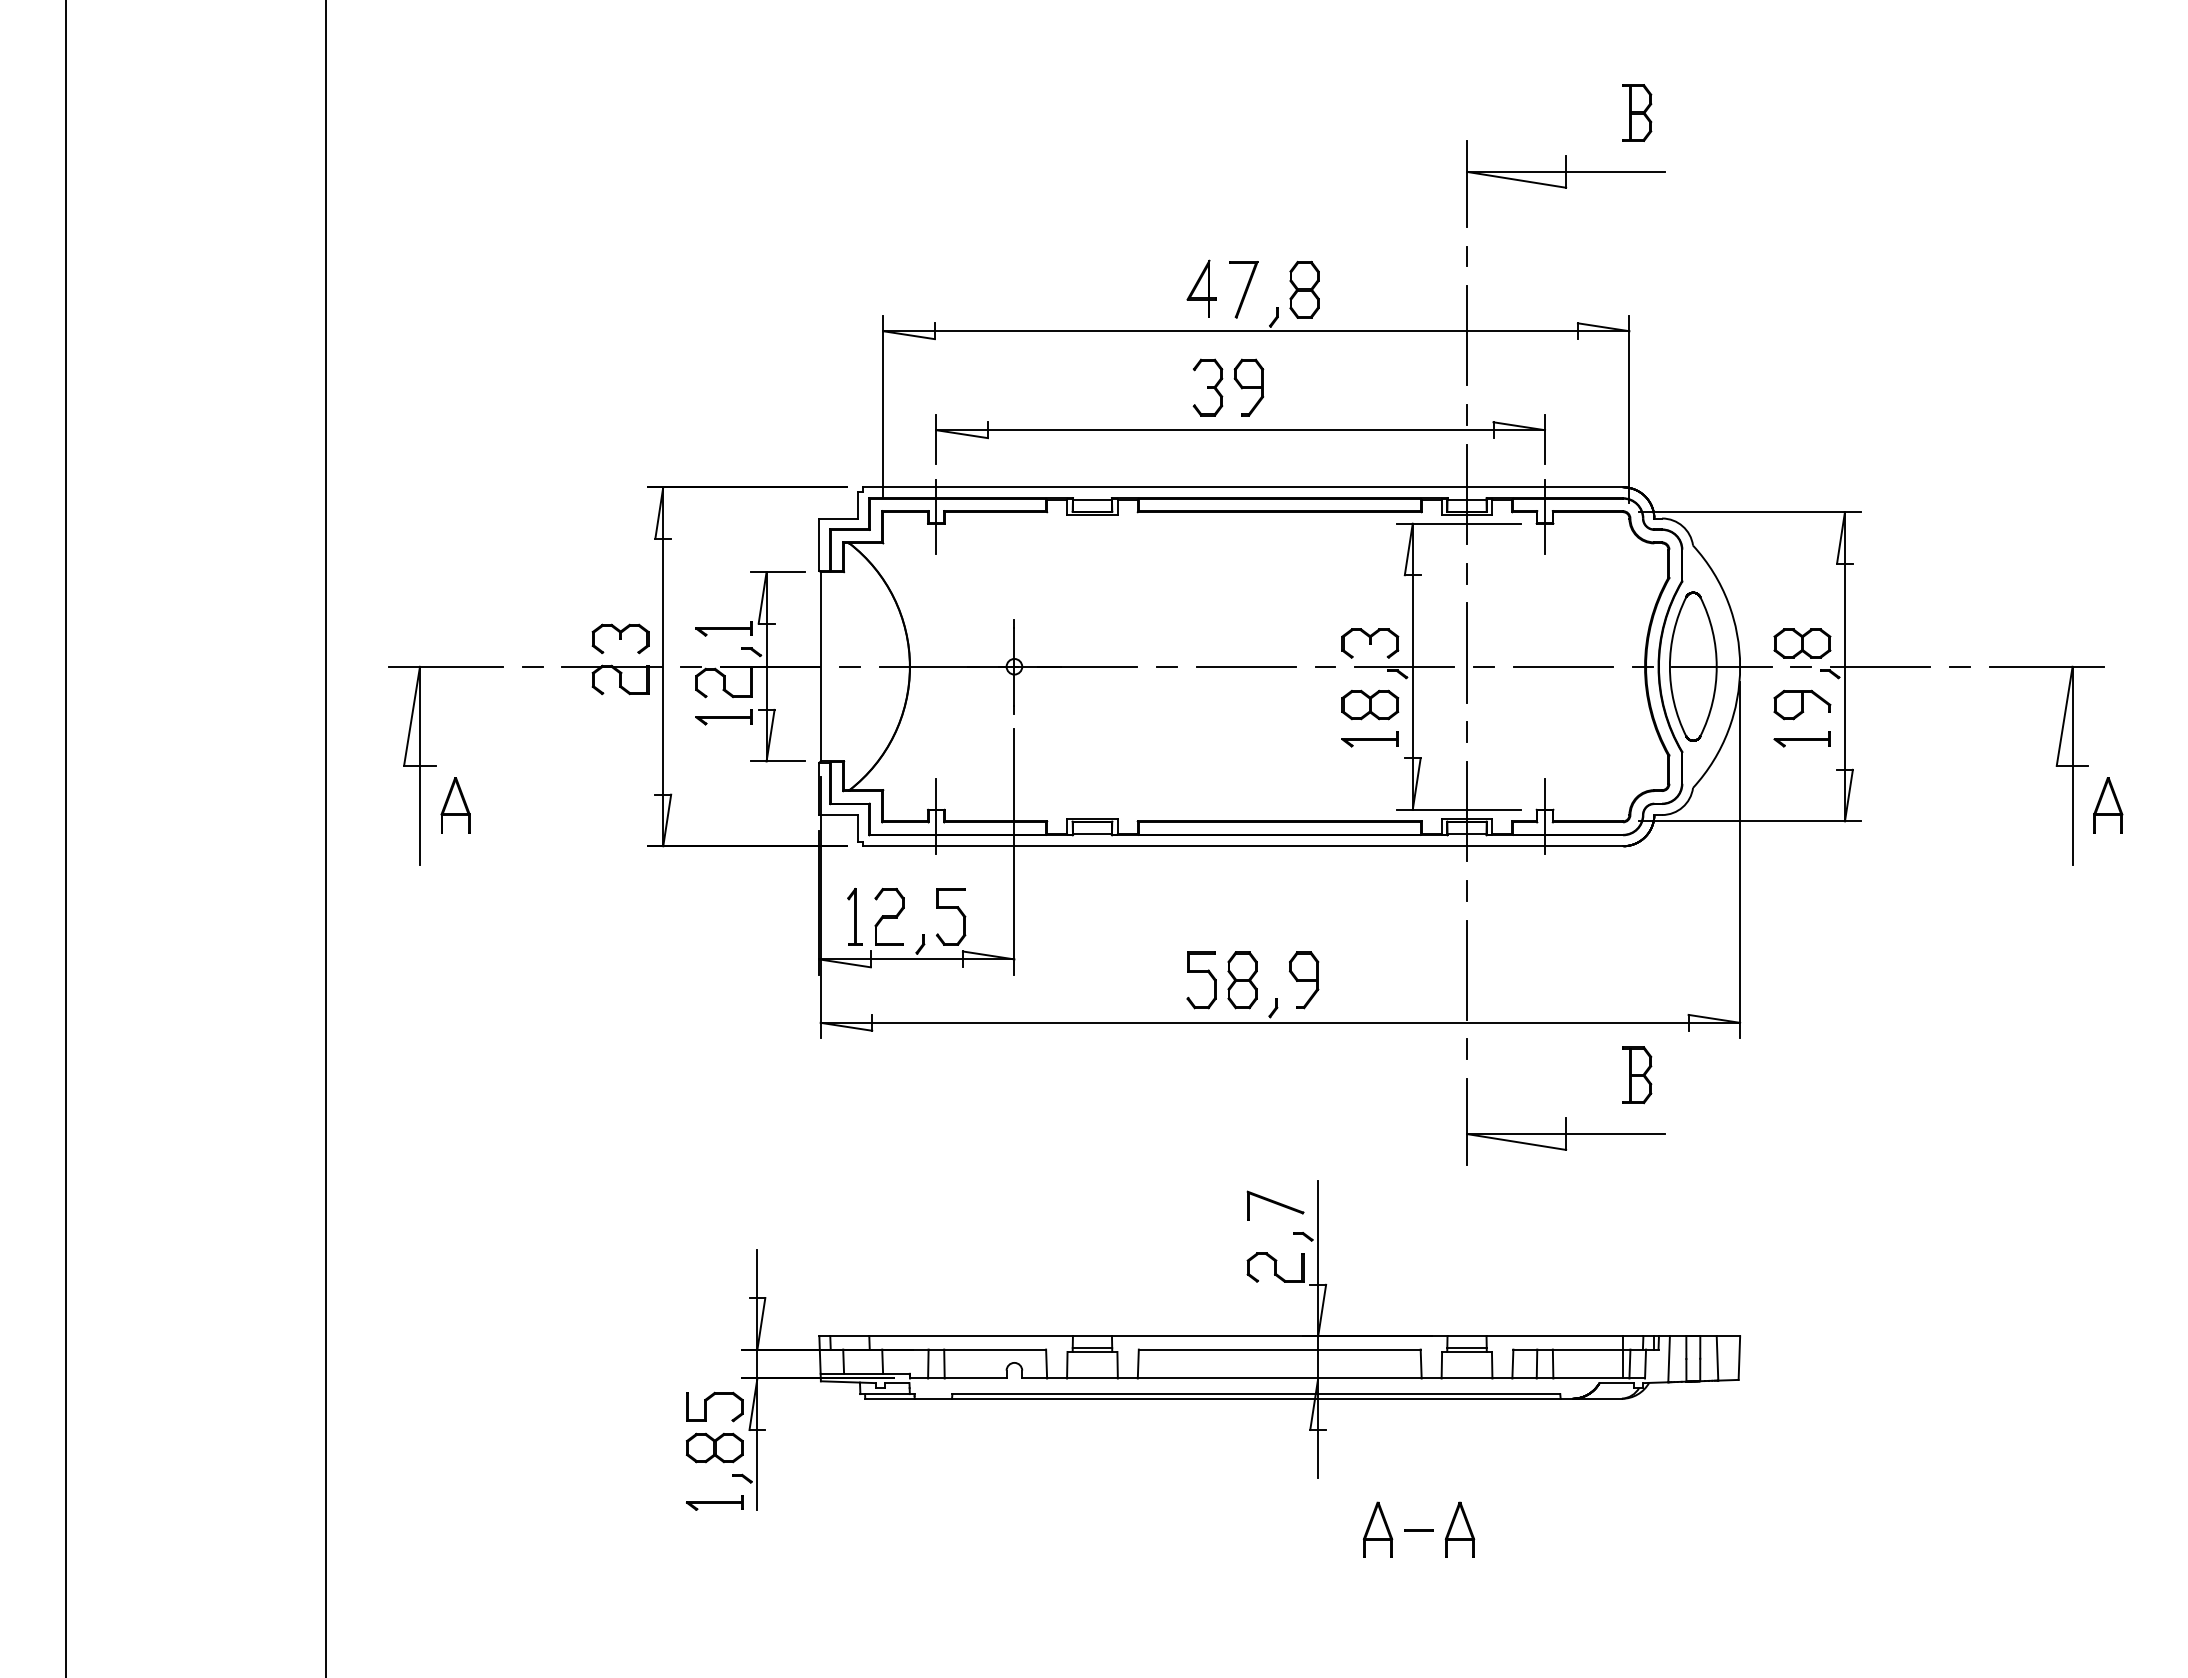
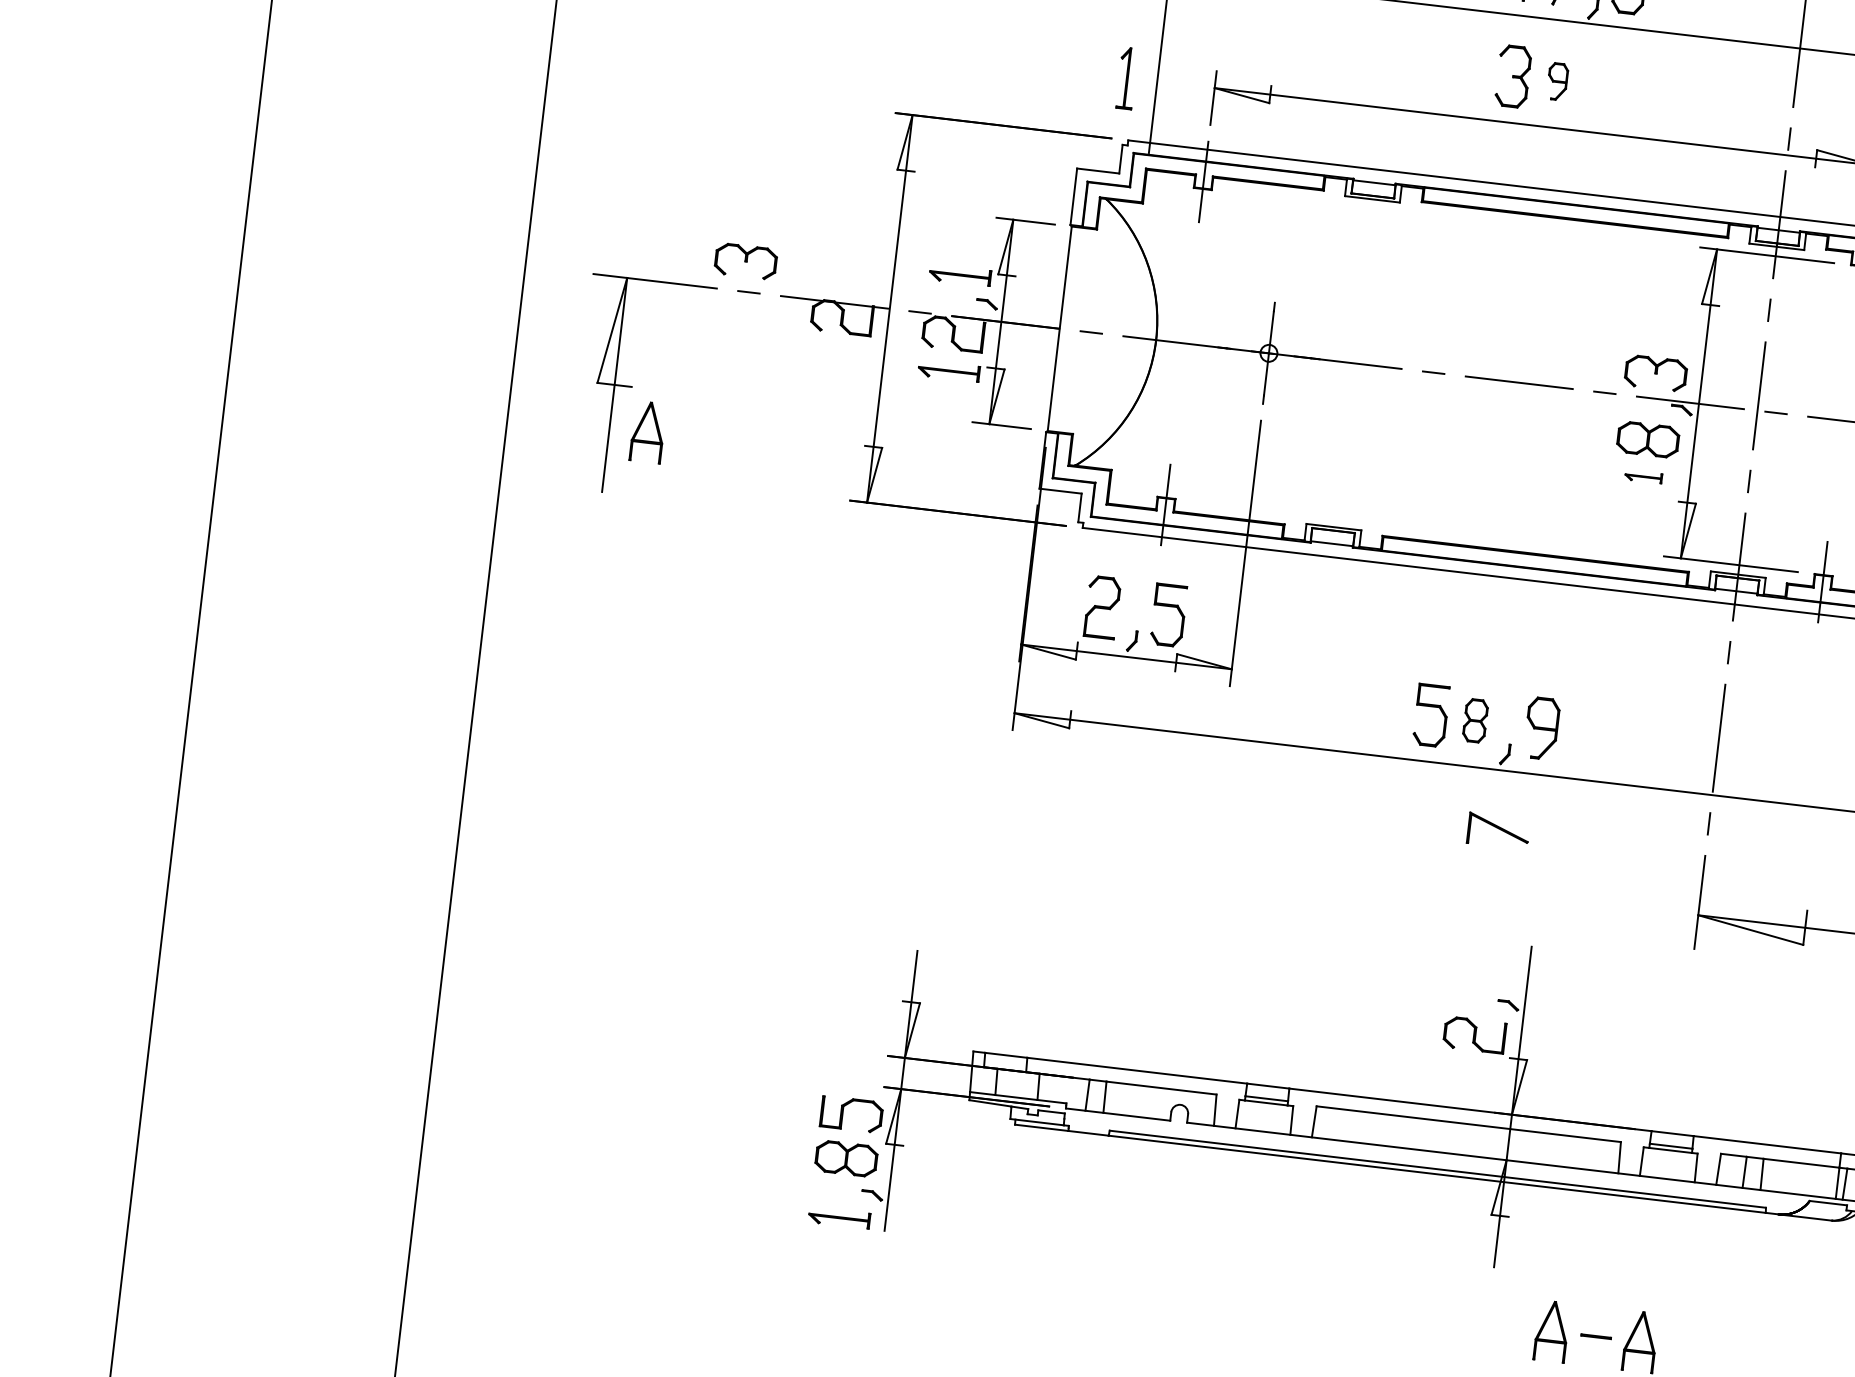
part: (1248, 387) -> (1557, 81), size x0.6
part: (620, 638) -> (745, 260), moved
part: (1369, 739) -> (1643, 476), size x0.6
part: (854, 916) -> (1126, 78), moved
part: (1242, 980) -> (1475, 720), size x0.7
part: (1275, 1205) -> (1498, 830), moved

